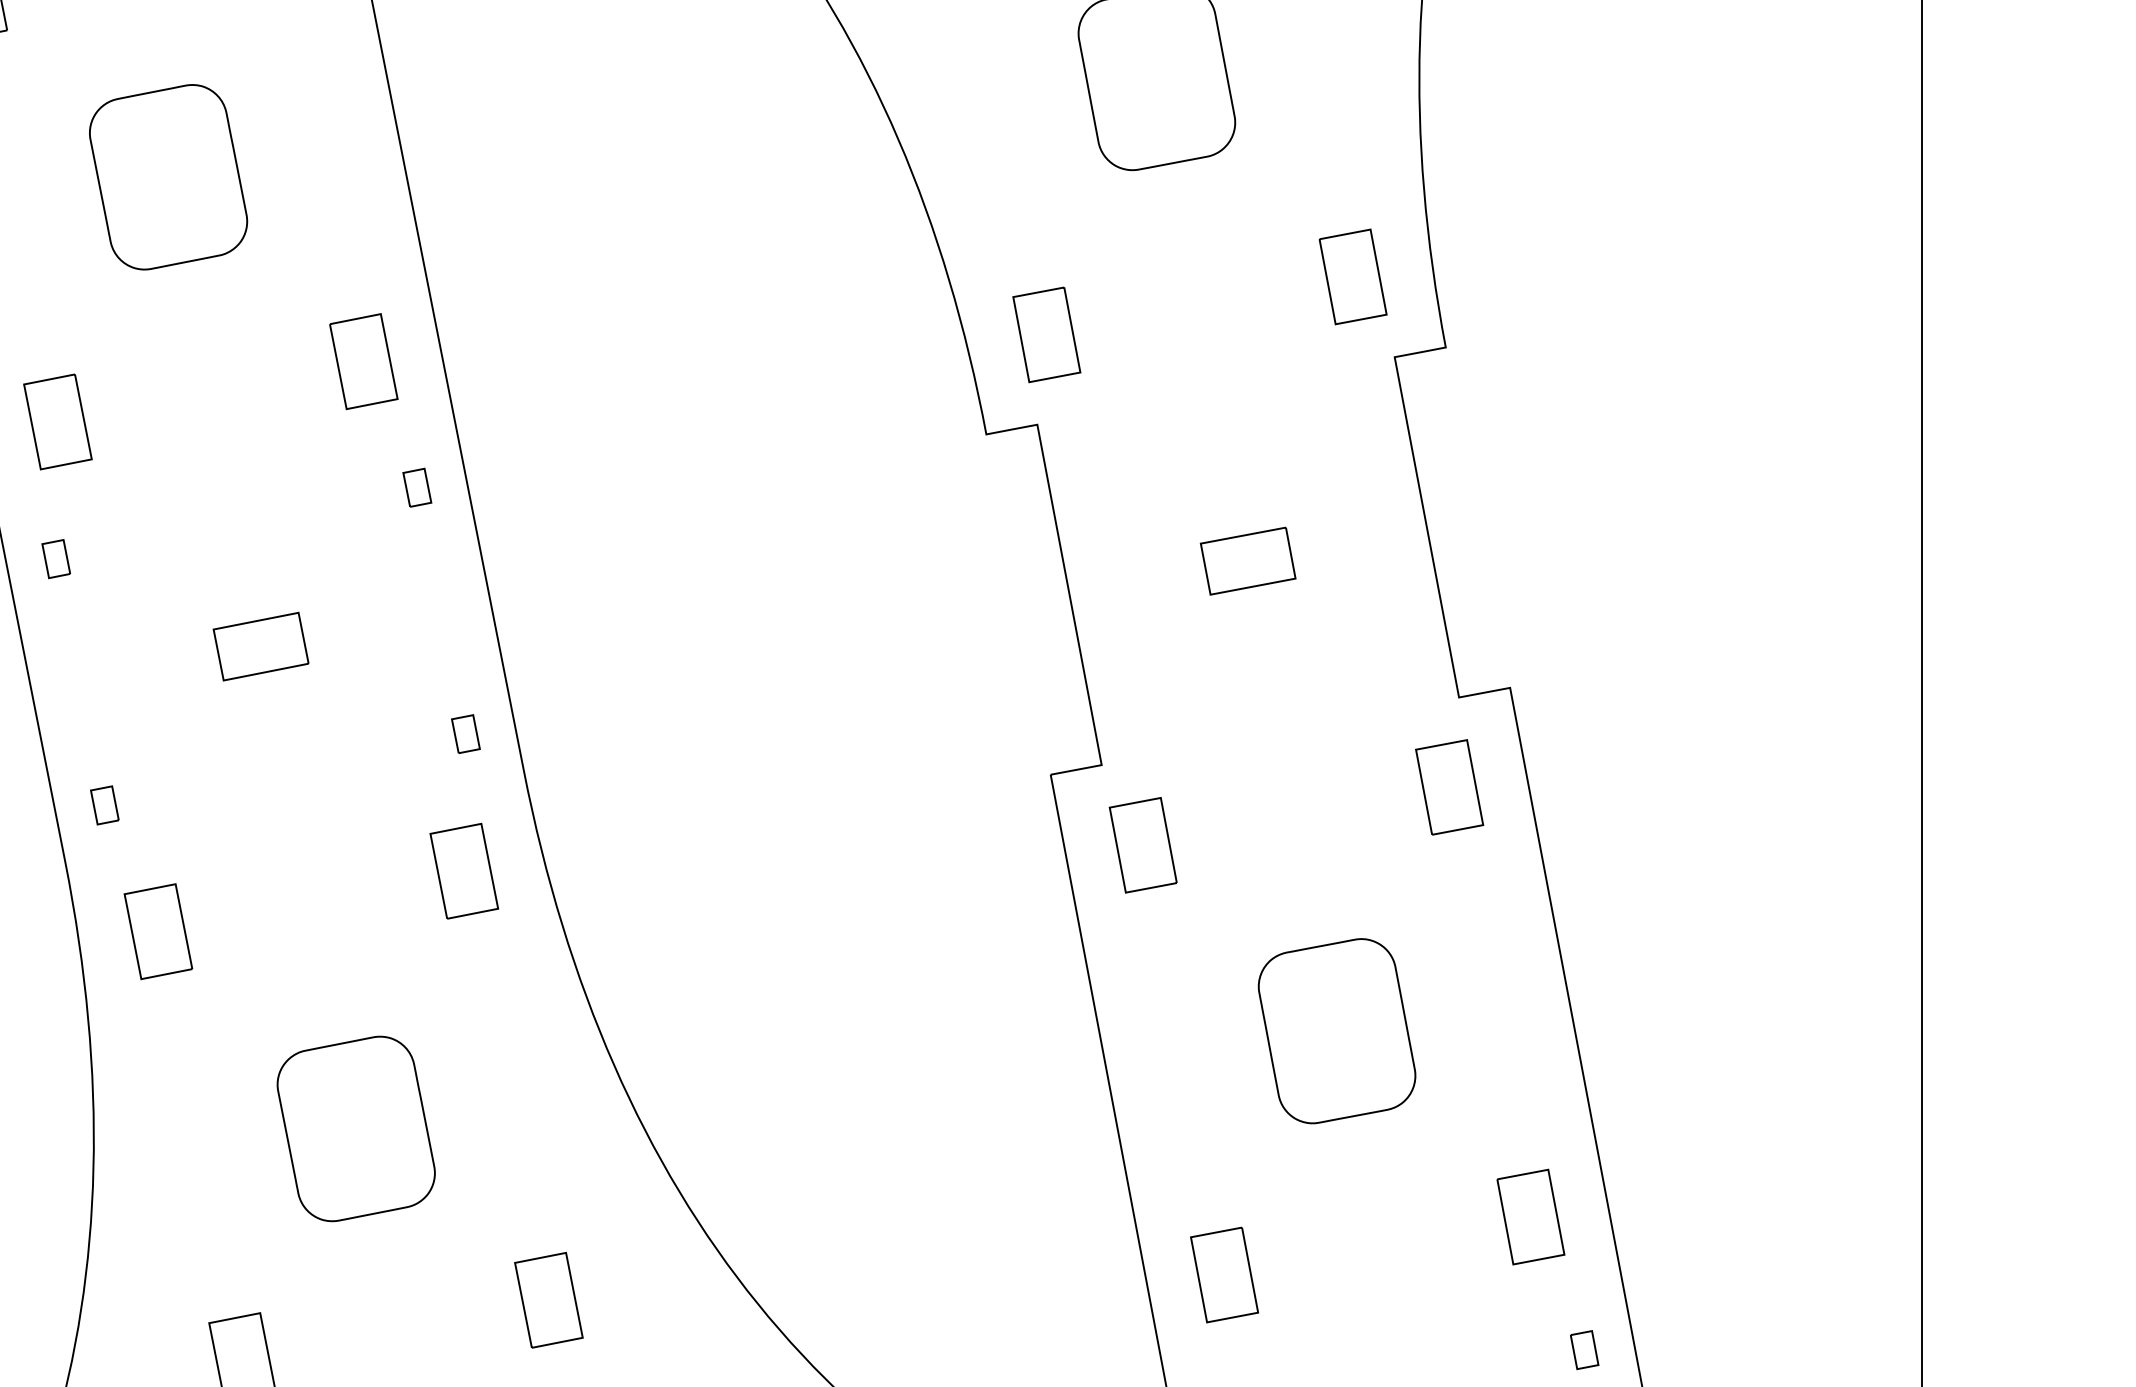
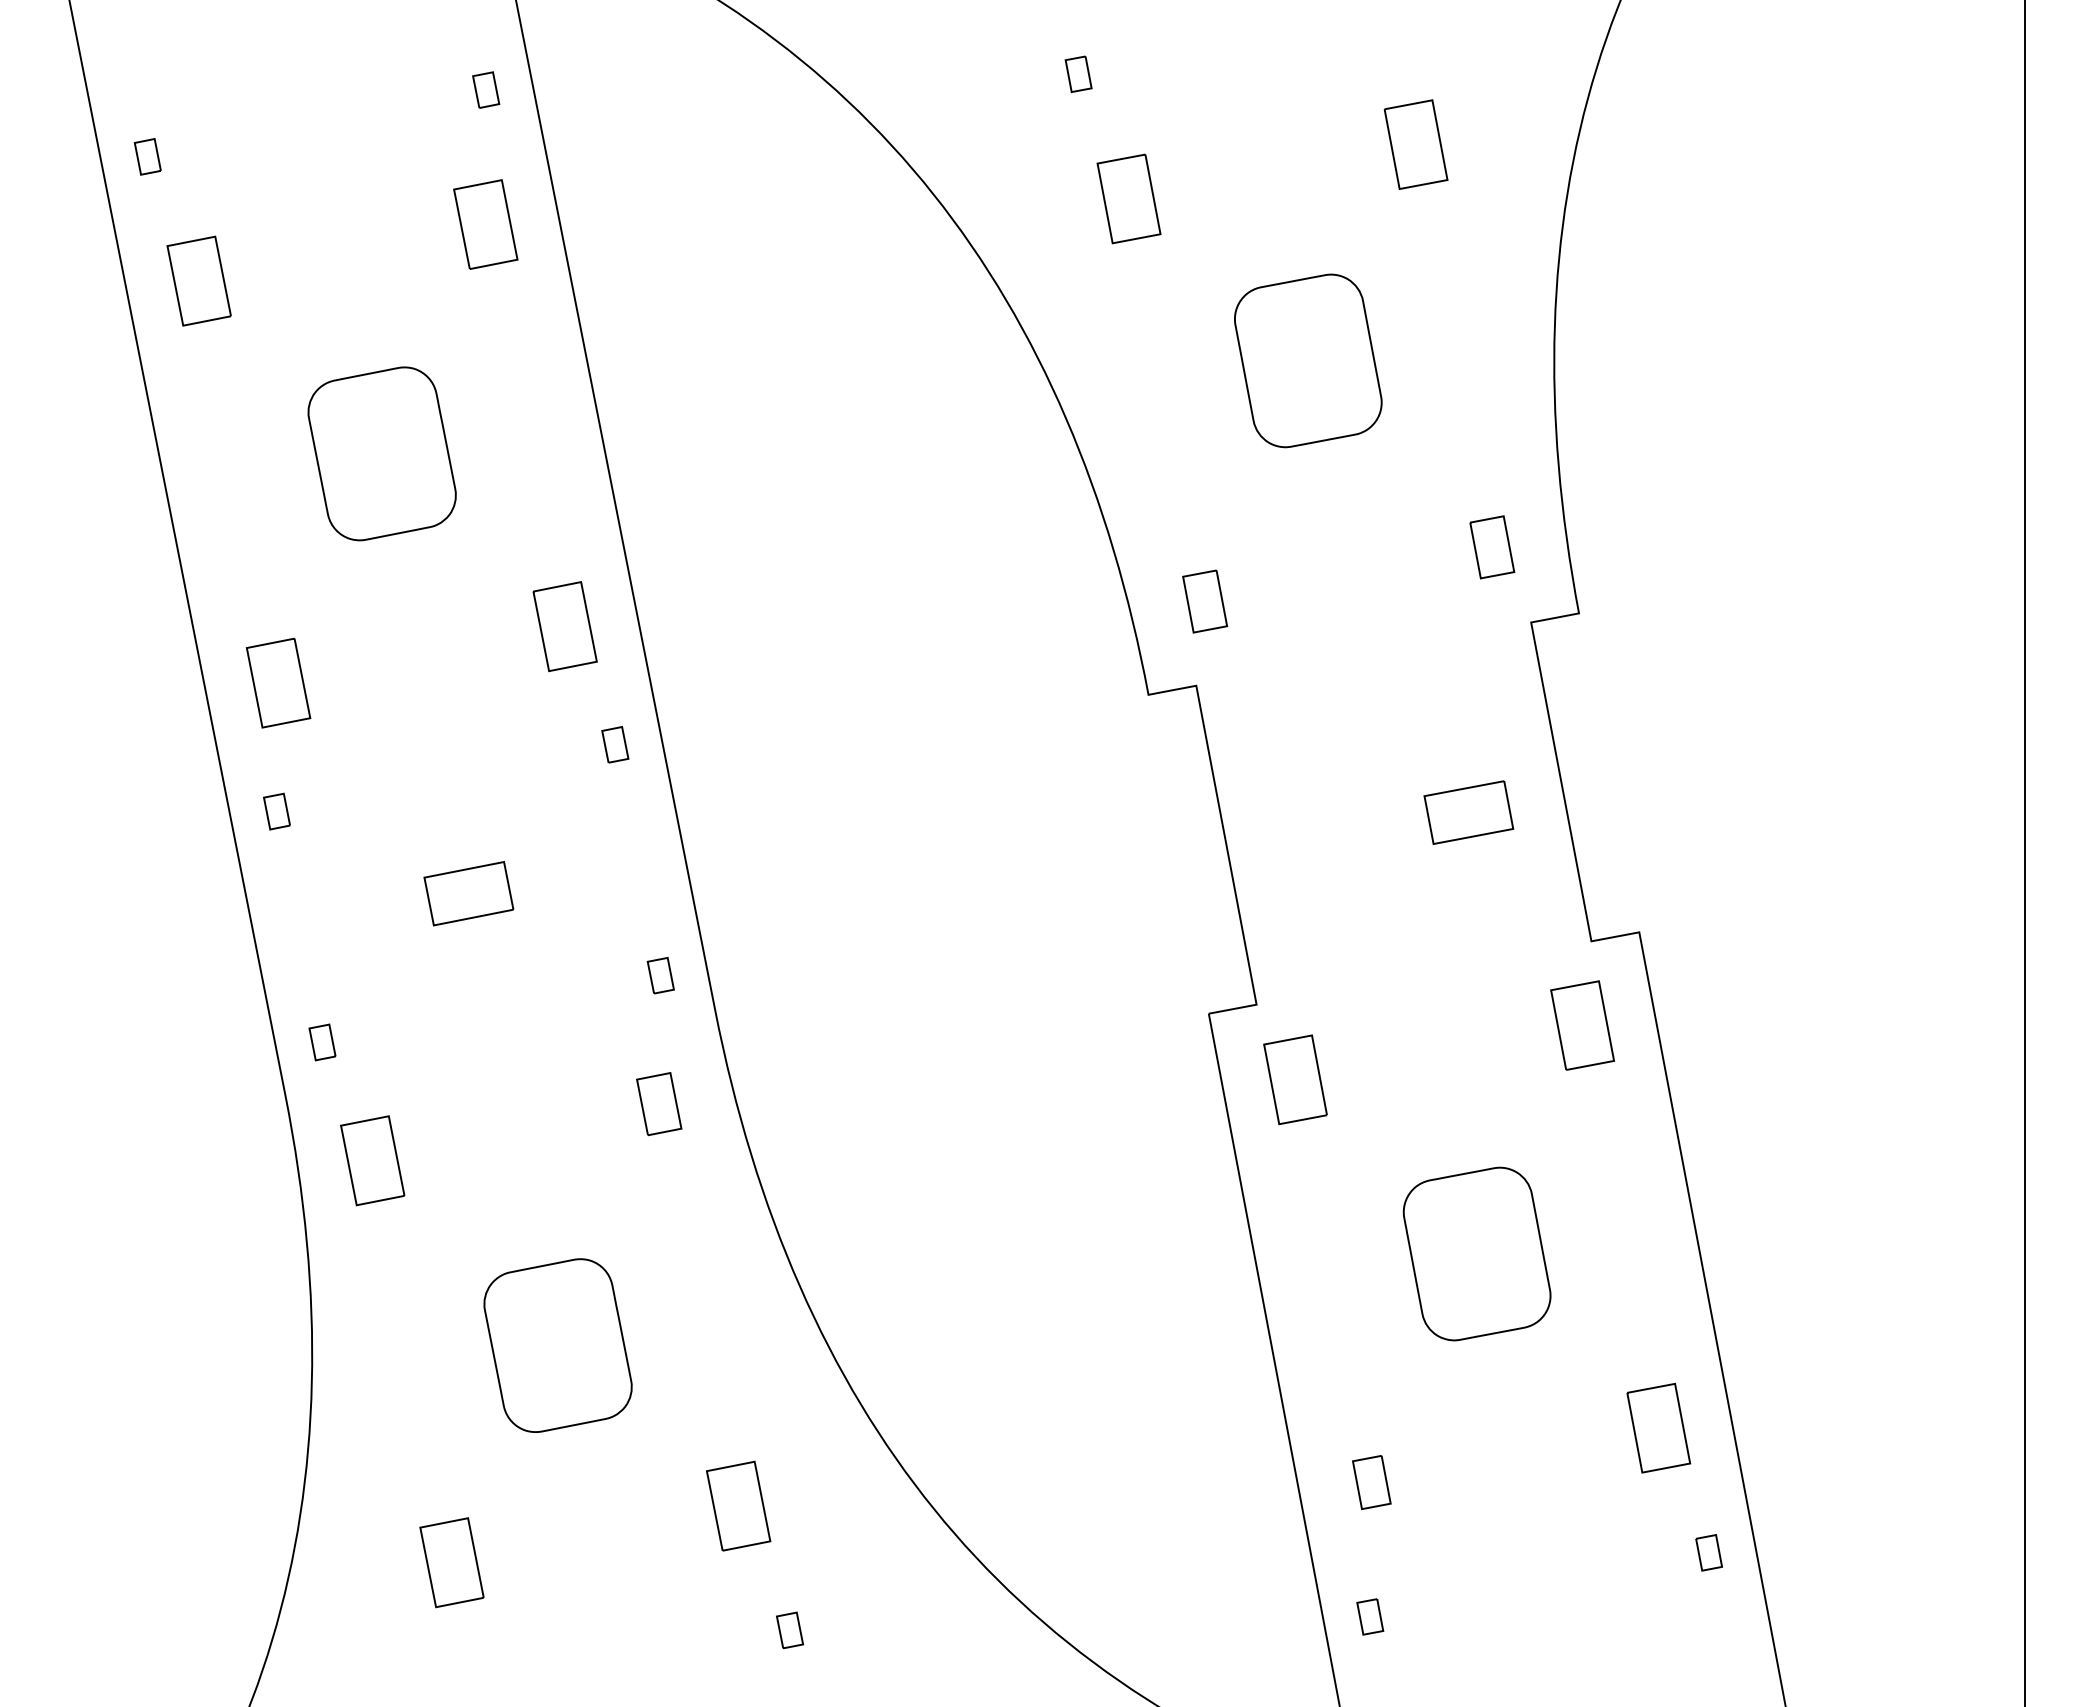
part: (1353, 277) -> (1492, 547), size x0.7
part: (1046, 334) -> (1204, 601), size x0.7
part: (1247, 561) -> (1468, 812), moved
part: (463, 870) -> (658, 1103), size x0.7
part: (1224, 1275) -> (1371, 1482), size x0.6

